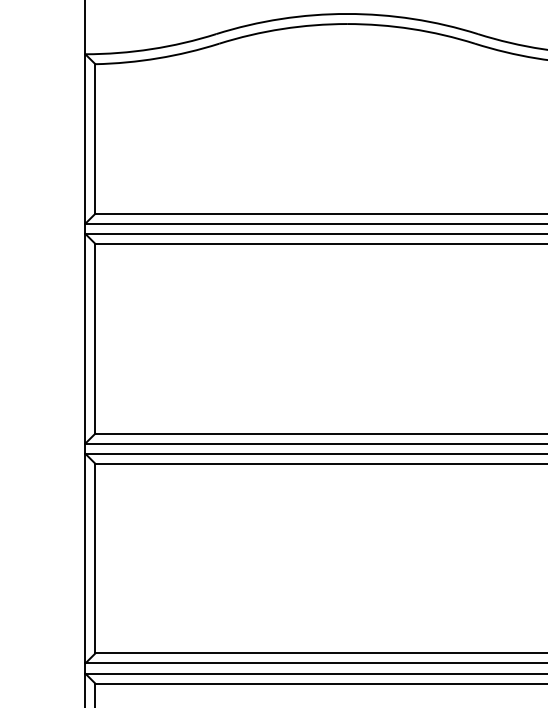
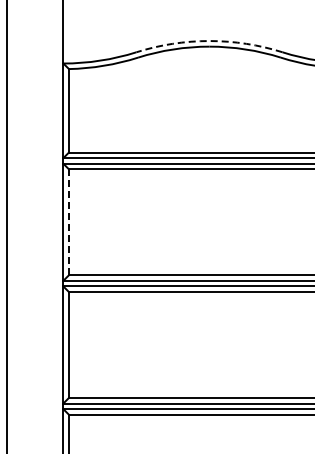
arc: (347, 14) -> (209, 41), solid -> dashed
line: (96, 339) -> (69, 222), solid -> dashed

